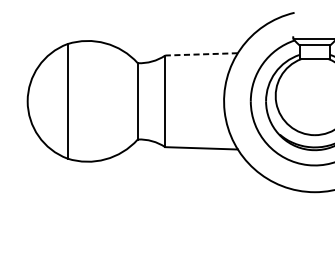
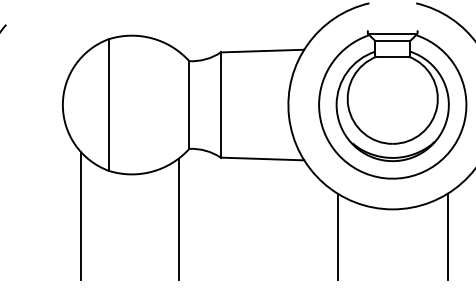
line: (201, 54) -> (262, 51), dashed -> solid
line: (43, 197) -> (80, 215), added
line: (128, 201) -> (178, 219), added
line: (266, 215) -> (337, 236), added

